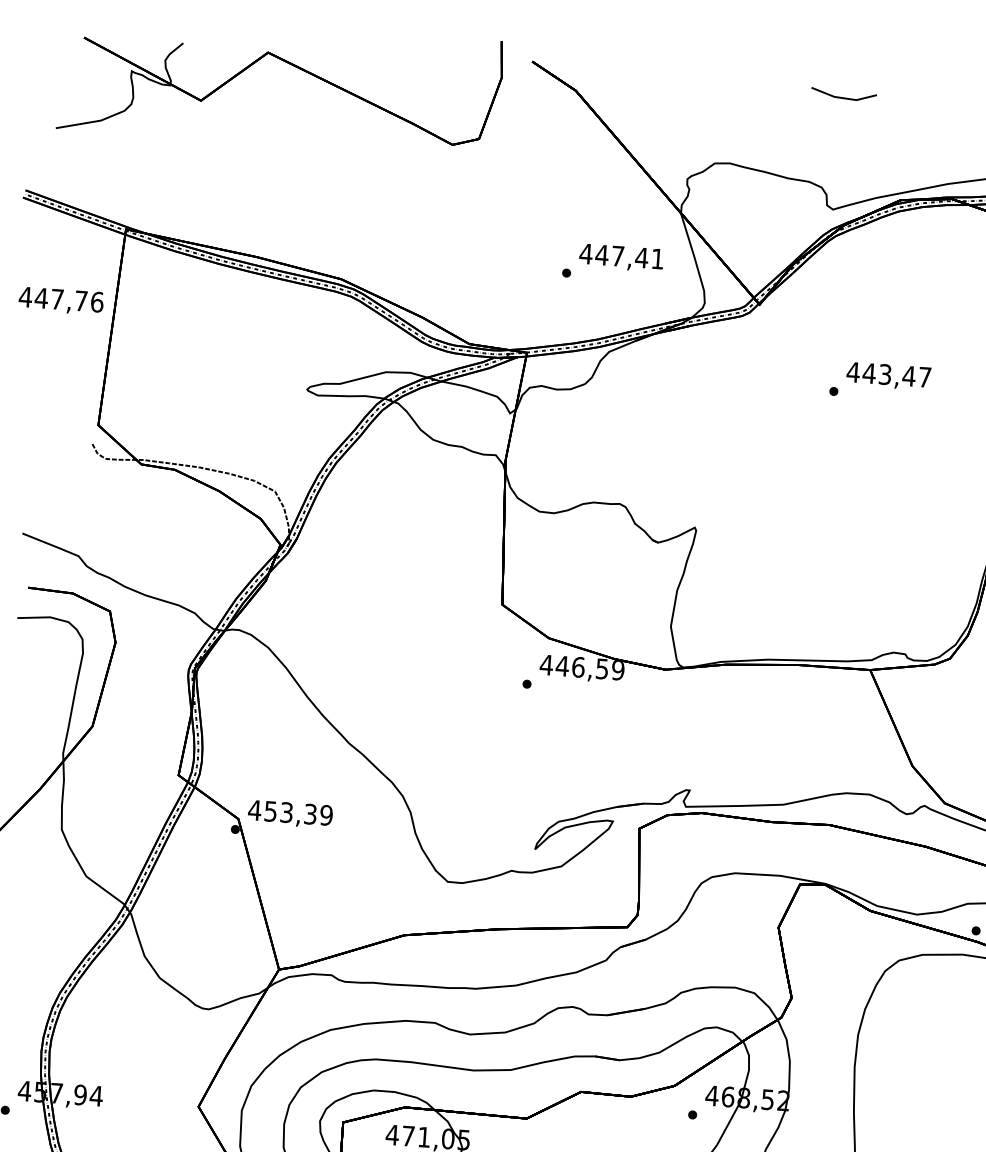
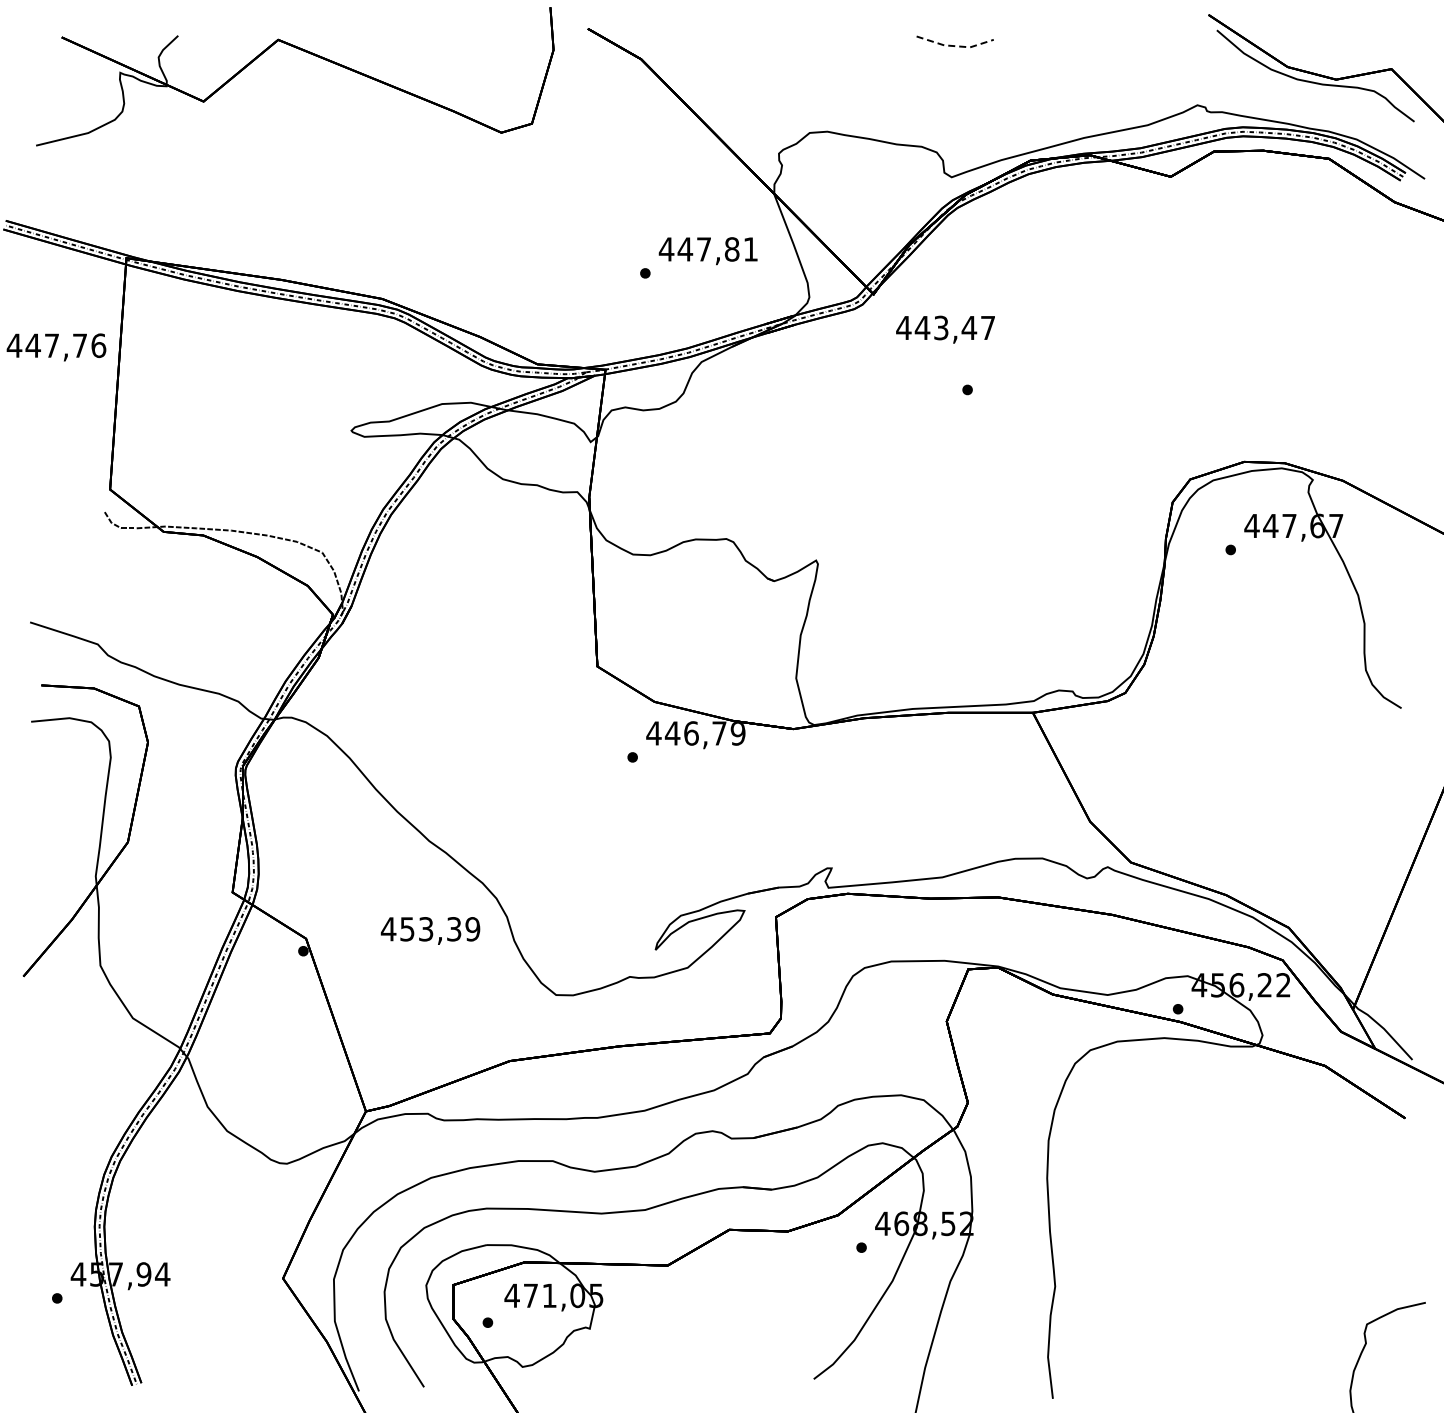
line: (843, 98) -> (955, 46), solid -> dashed
text: (641, 257) -> (731, 249), 447,41 -> 447,81
text: (888, 376) -> (945, 329), moved
text: (602, 669) -> (719, 733), 446,59 -> 446,79
text: (290, 813) -> (430, 930), moved

